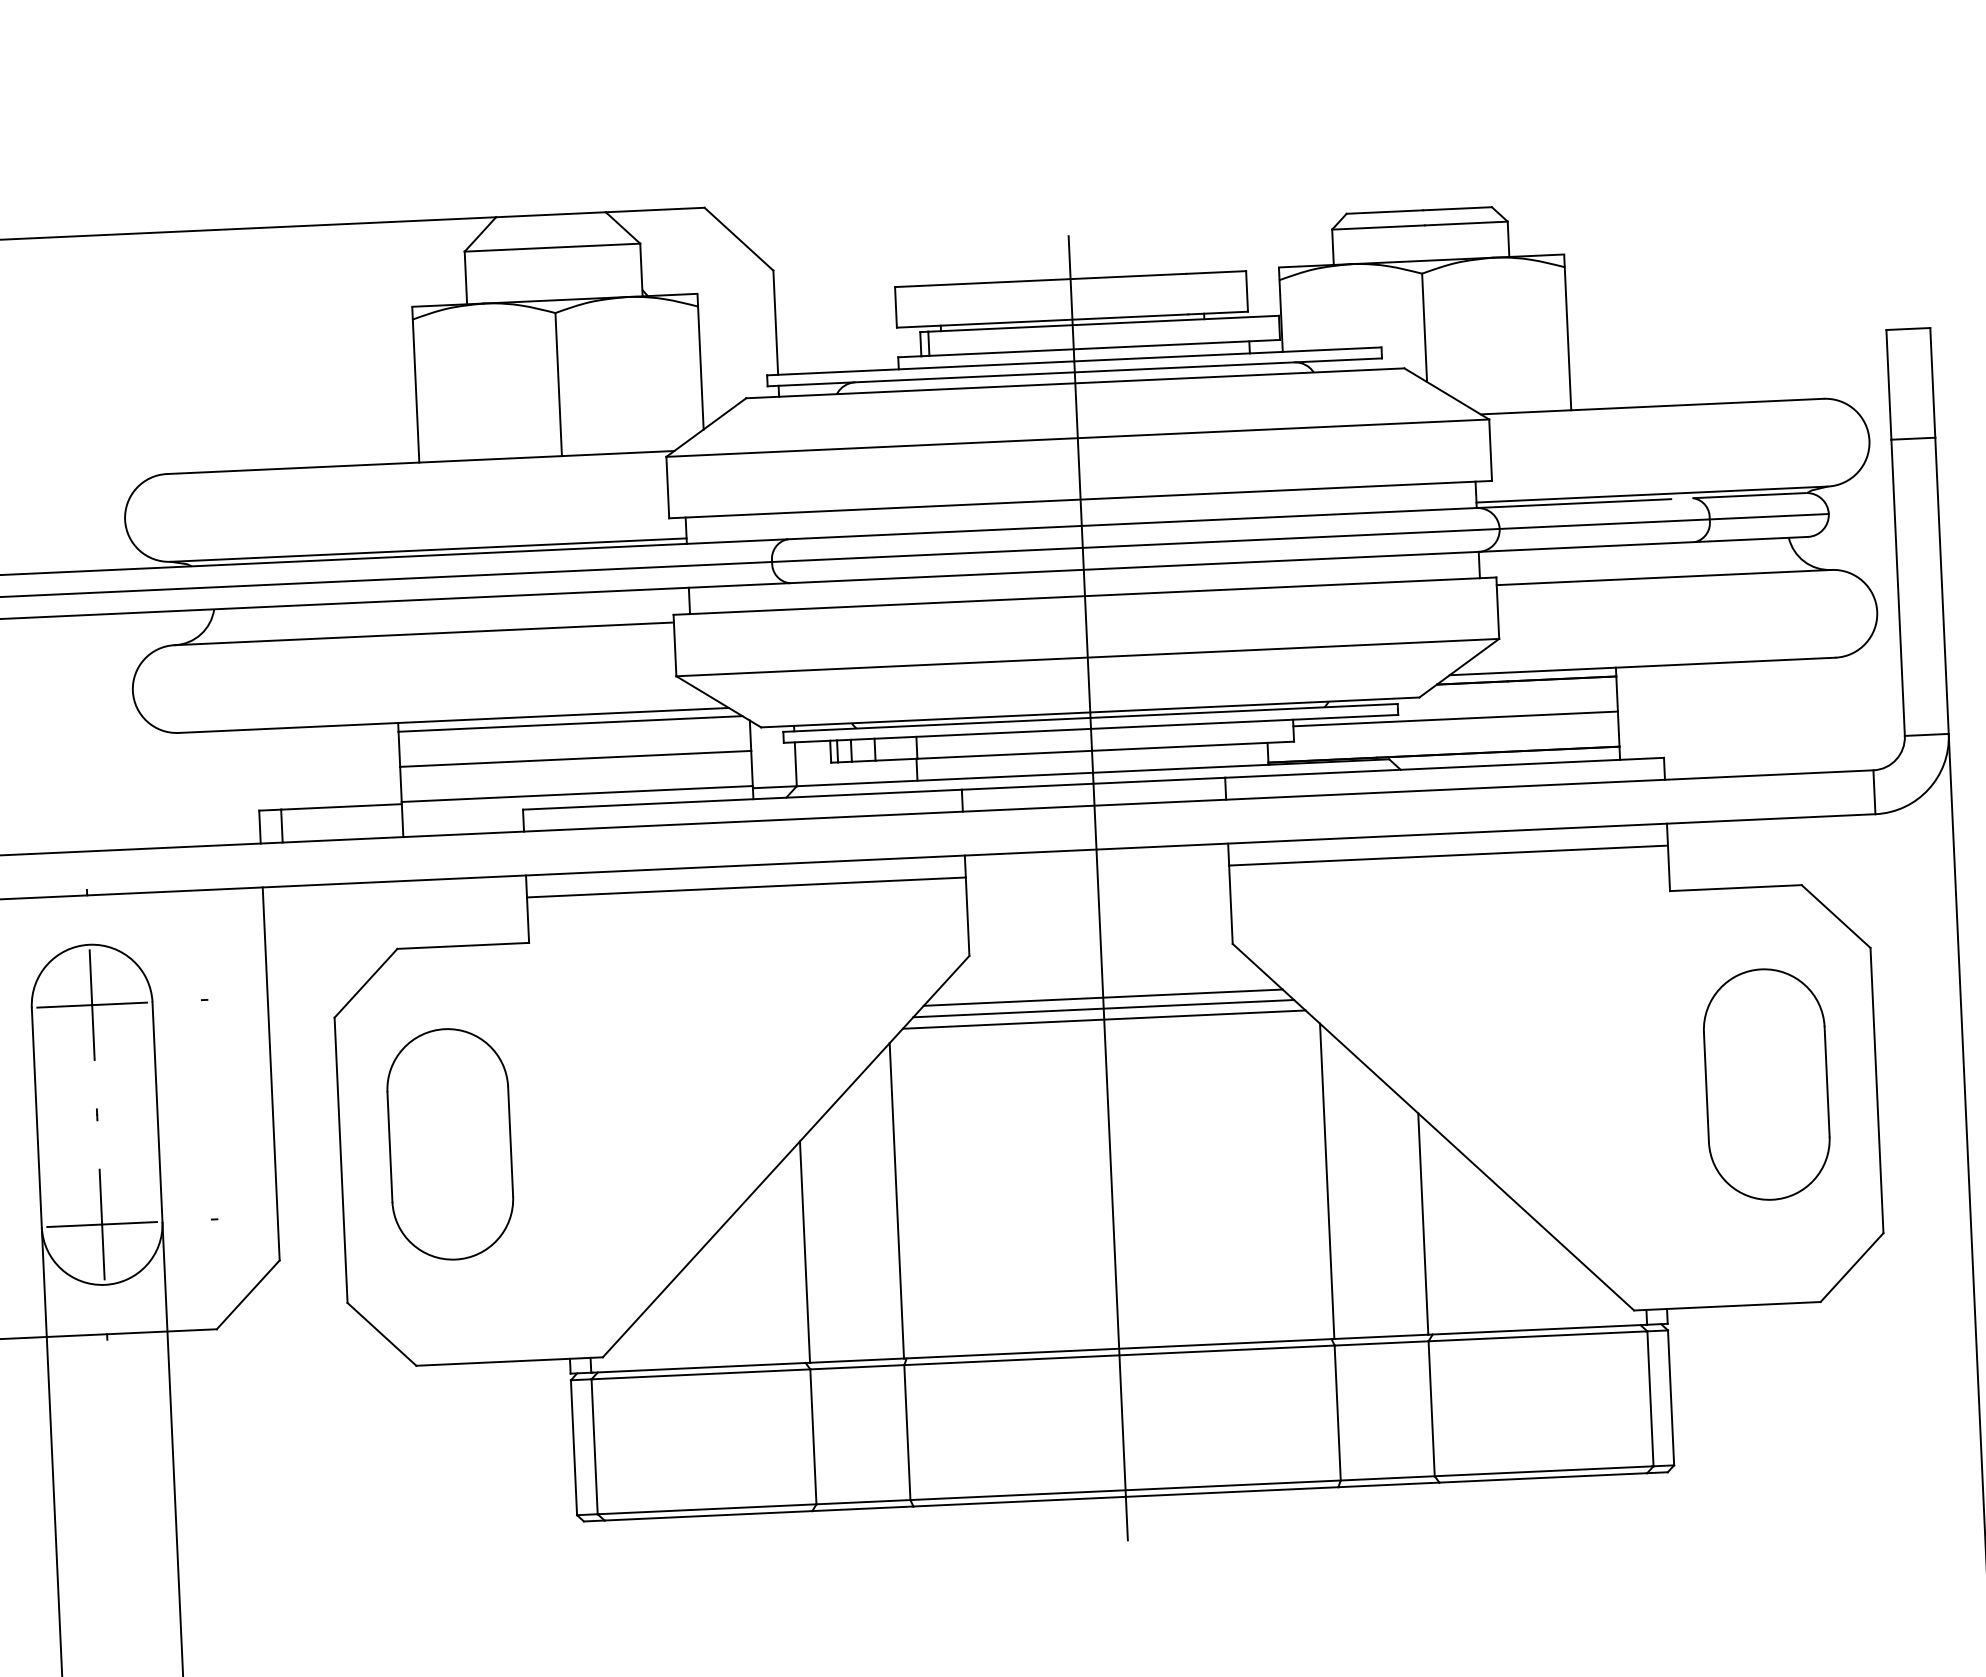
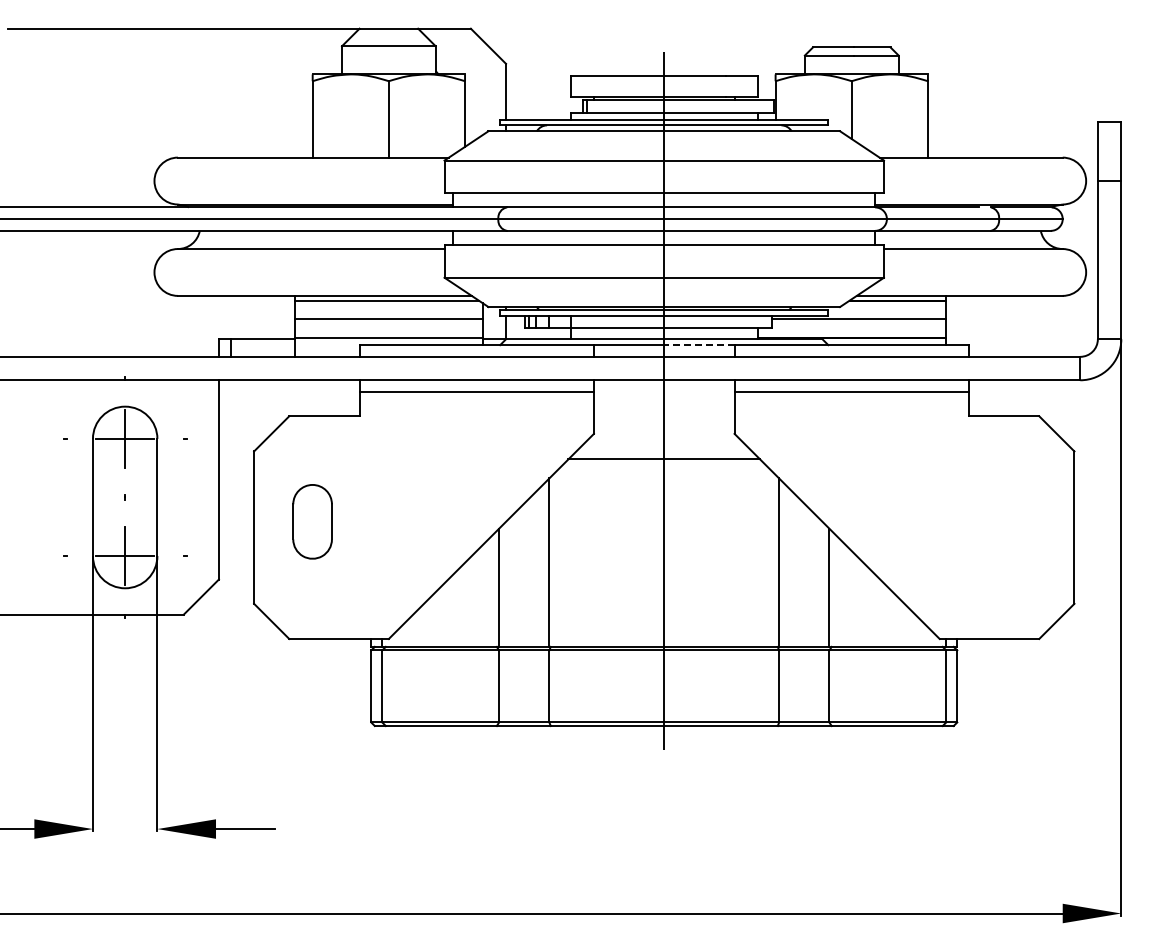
line: (1157, 781) -> (698, 345), solid -> dashed
line: (1102, 1009) -> (663, 465), removed
line: (1102, 1020) -> (663, 471), removed
part: (1766, 1084) -> (1015, 521), removed
part: (449, 1143) -> (312, 521), size x0.6

